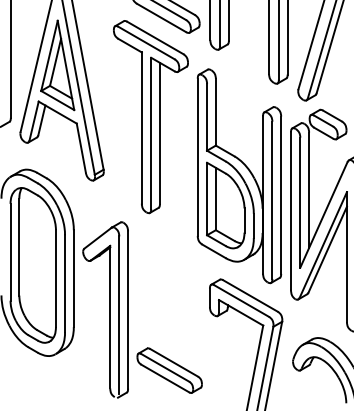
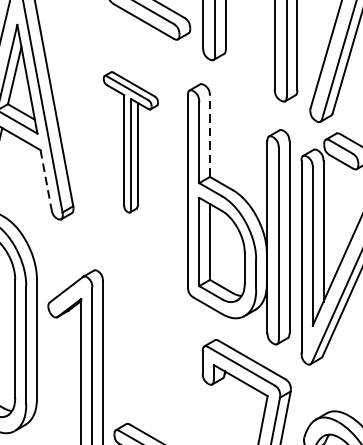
line: (215, 111) -> (209, 135), solid -> dashed
part: (150, 117) -> (130, 142), size x0.6
line: (81, 148) -> (46, 180), solid -> dashed

